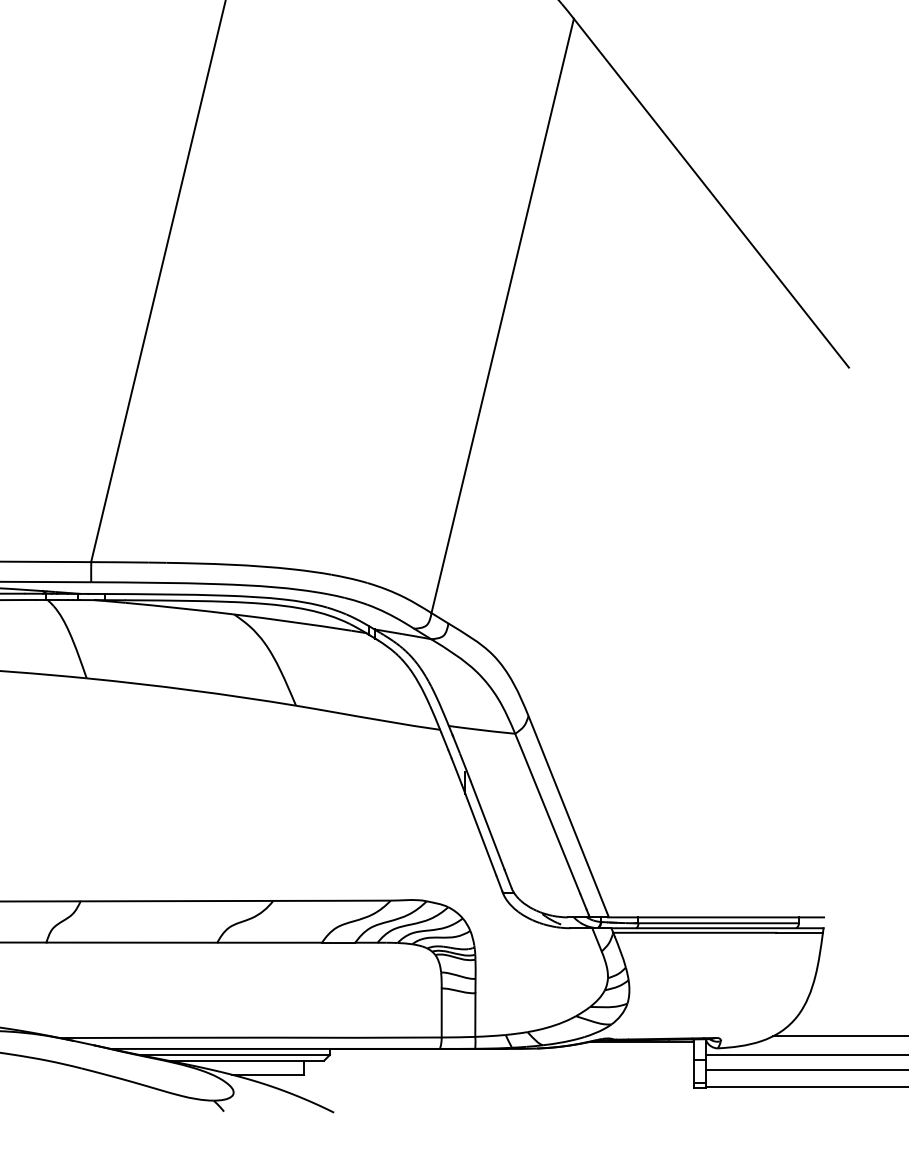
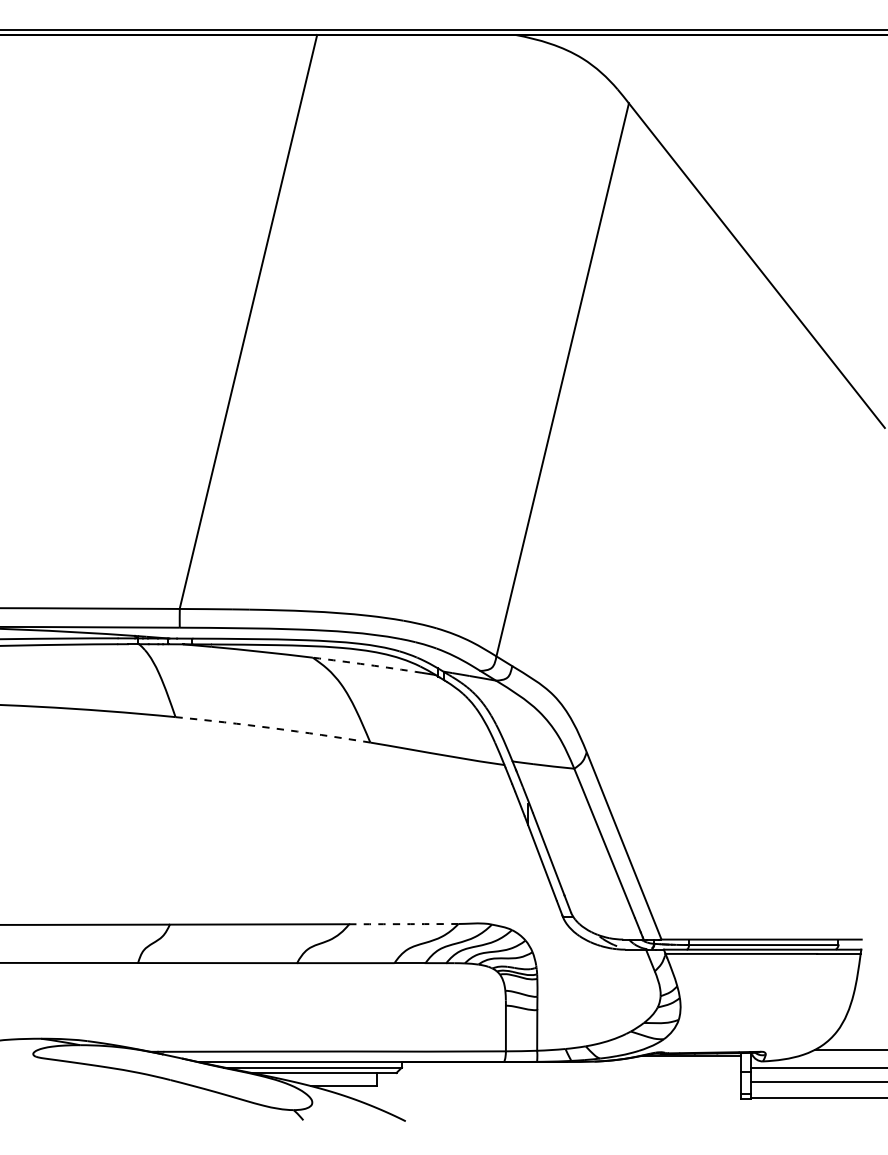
arc: (292, 621) -> (367, 664), solid -> dashed
arc: (191, 690) -> (273, 728), solid -> dashed
arc: (331, 901) -> (403, 924), solid -> dashed

